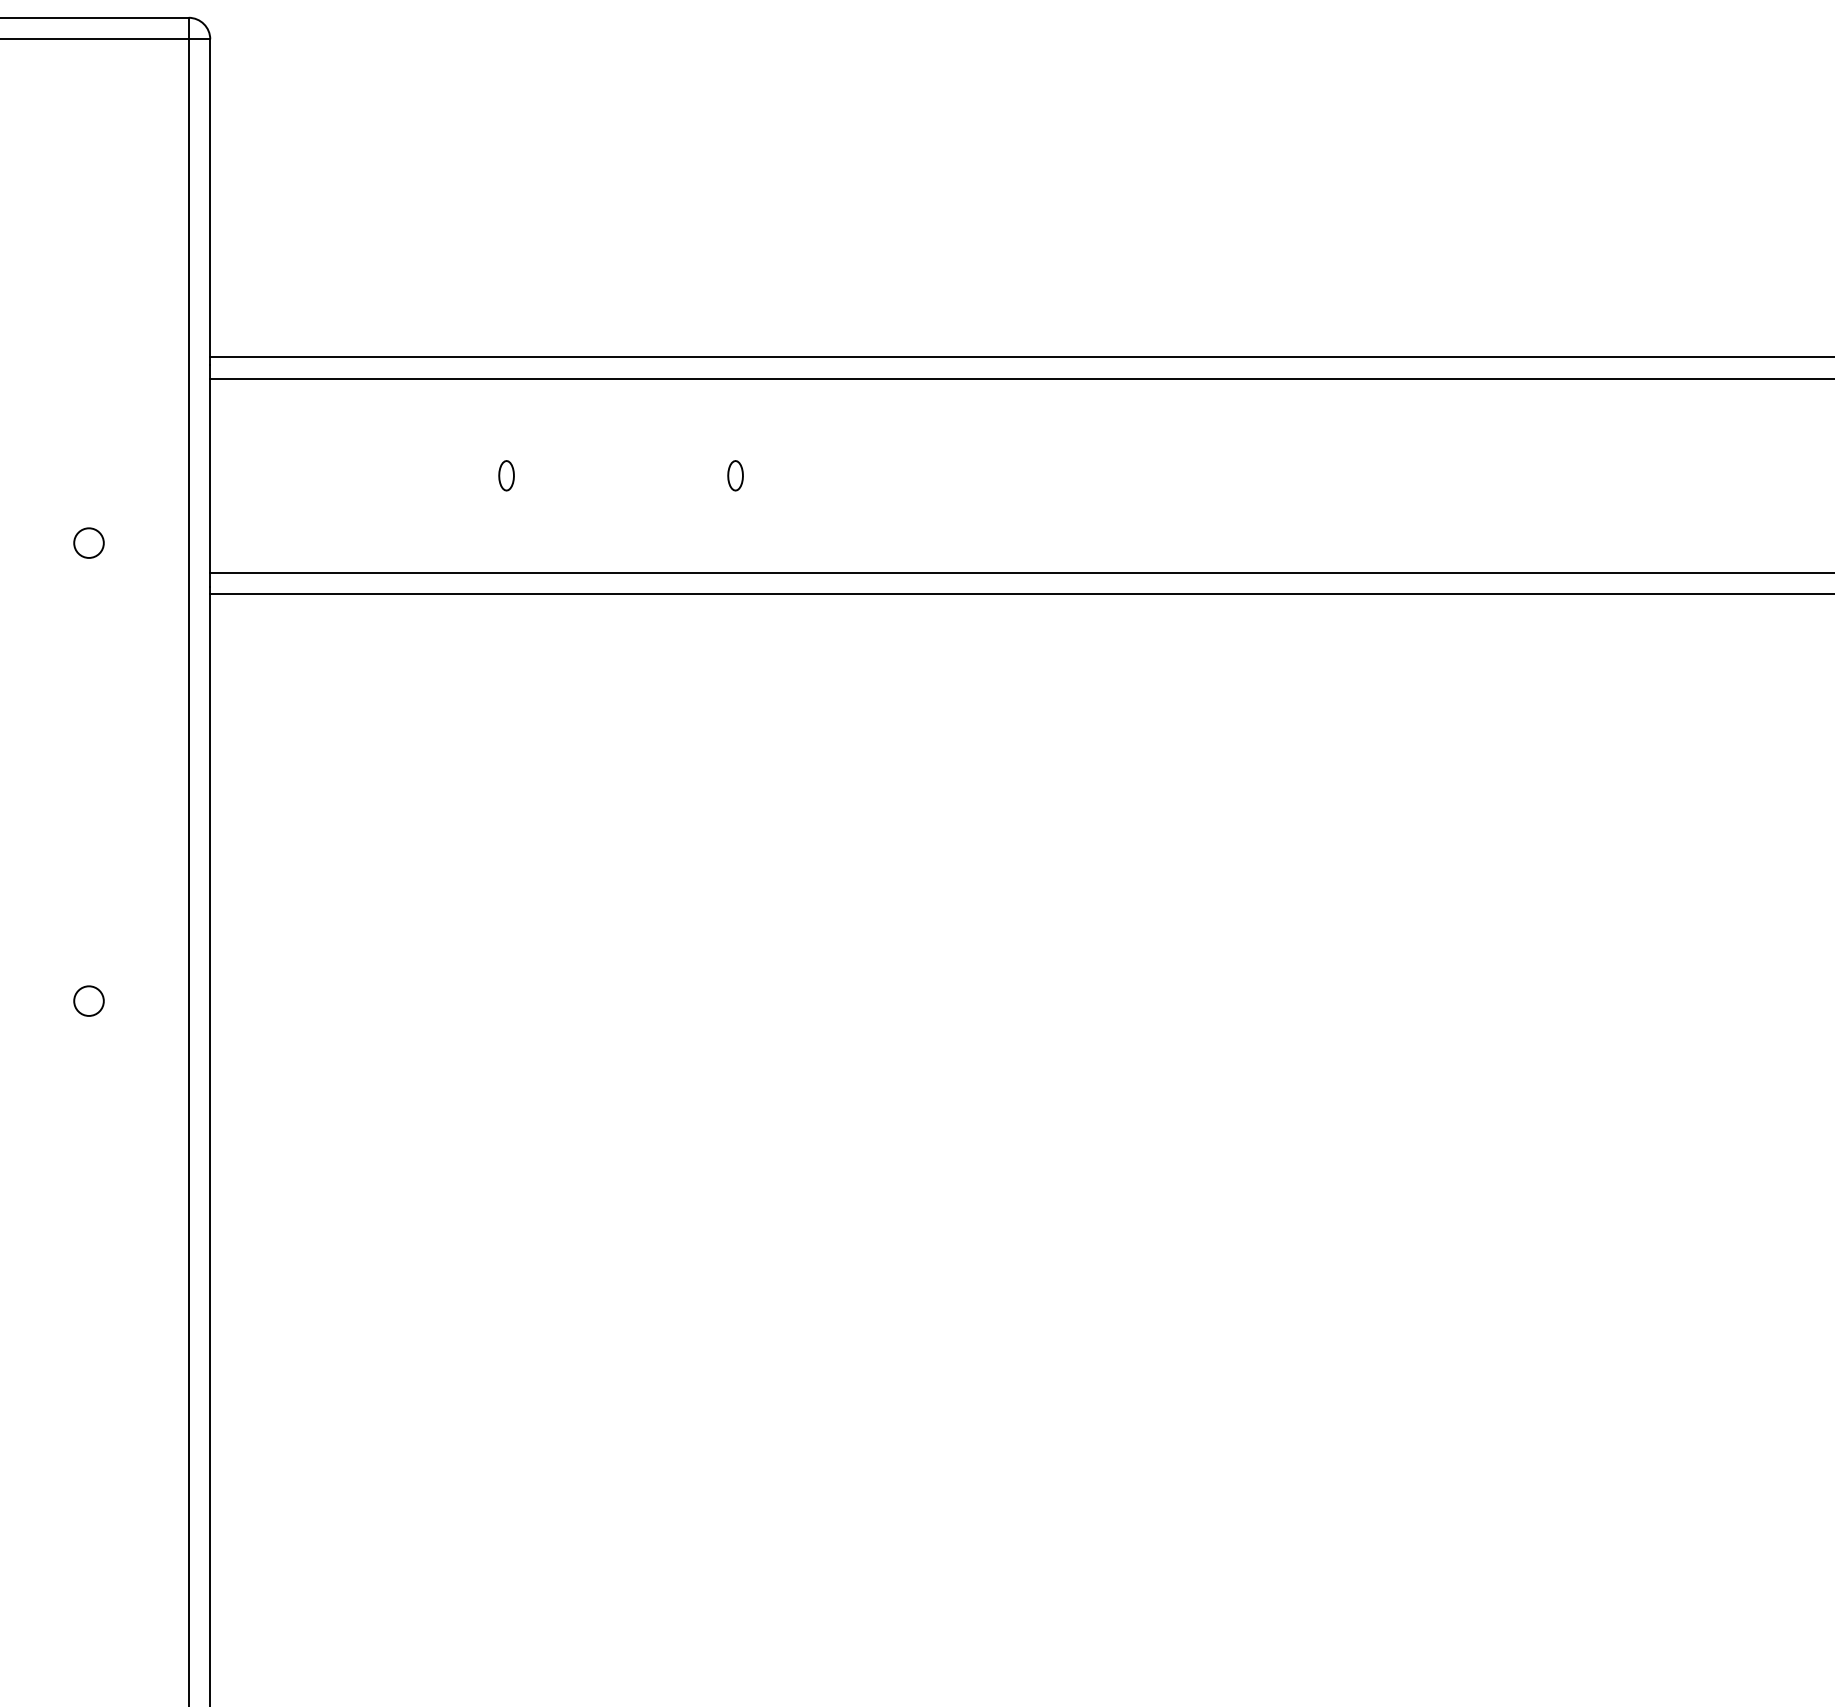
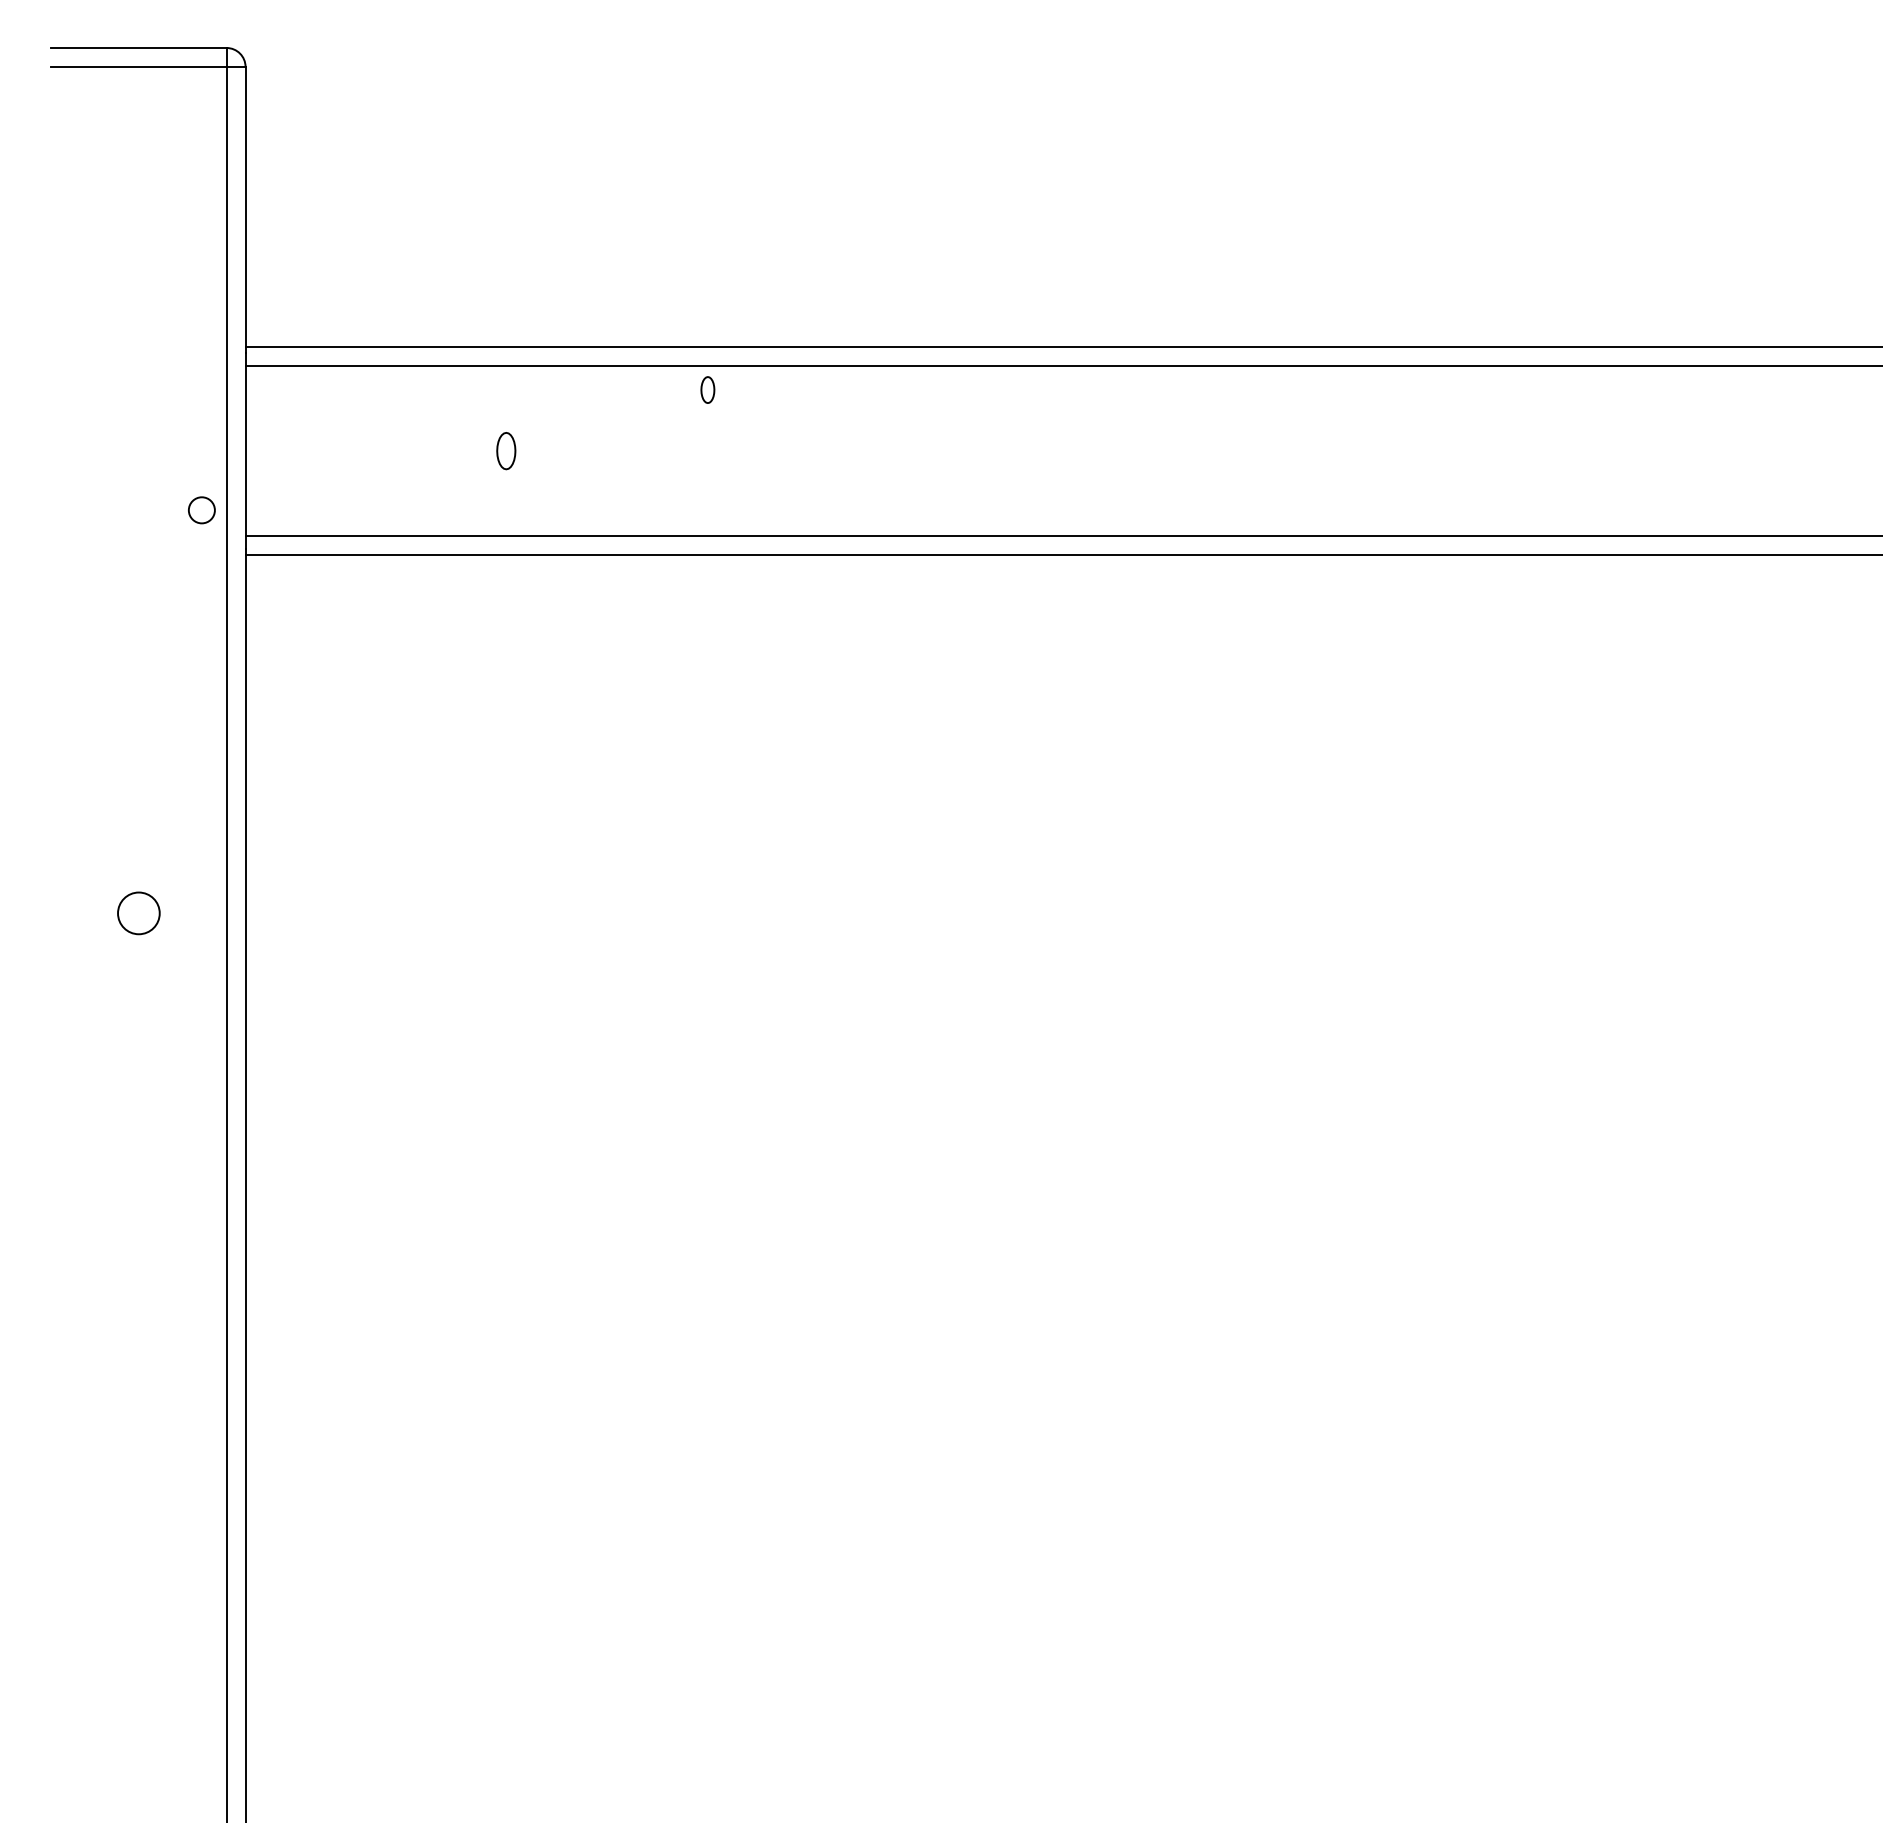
part: (506, 475) -> (506, 450), size x1.4
part: (735, 475) -> (707, 389), moved
circle: (88, 543) -> (201, 510), moved
circle: (88, 1001) -> (138, 913), size x1.6

